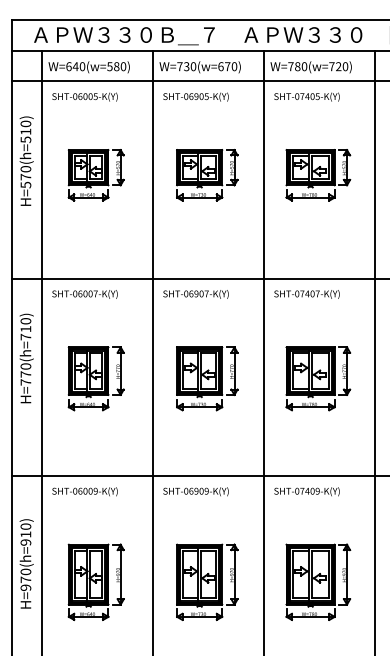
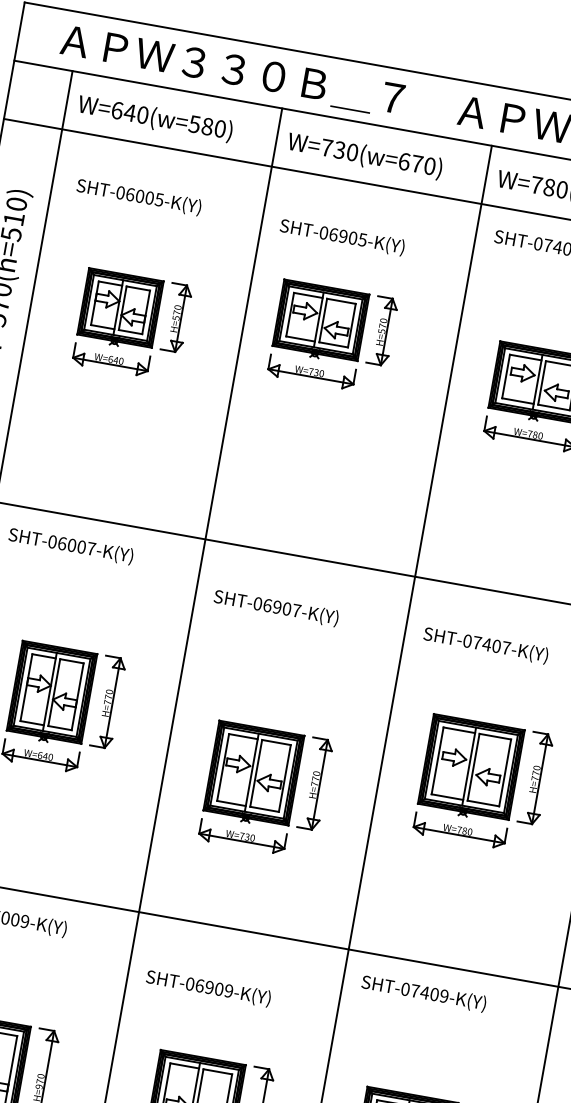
text: (84, 96) -> (138, 195), moved
text: (195, 96) -> (341, 235), moved
part: (207, 175) -> (333, 337), moved
text: (195, 294) -> (275, 608), moved
text: (306, 294) -> (484, 645), moved
part: (207, 378) -> (266, 789), moved
text: (195, 491) -> (207, 987), moved

